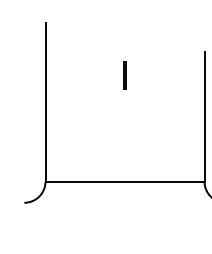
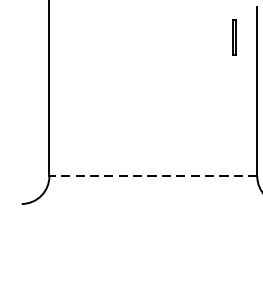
line: (124, 75) -> (233, 37), moved
line: (124, 181) -> (152, 176), solid -> dashed

